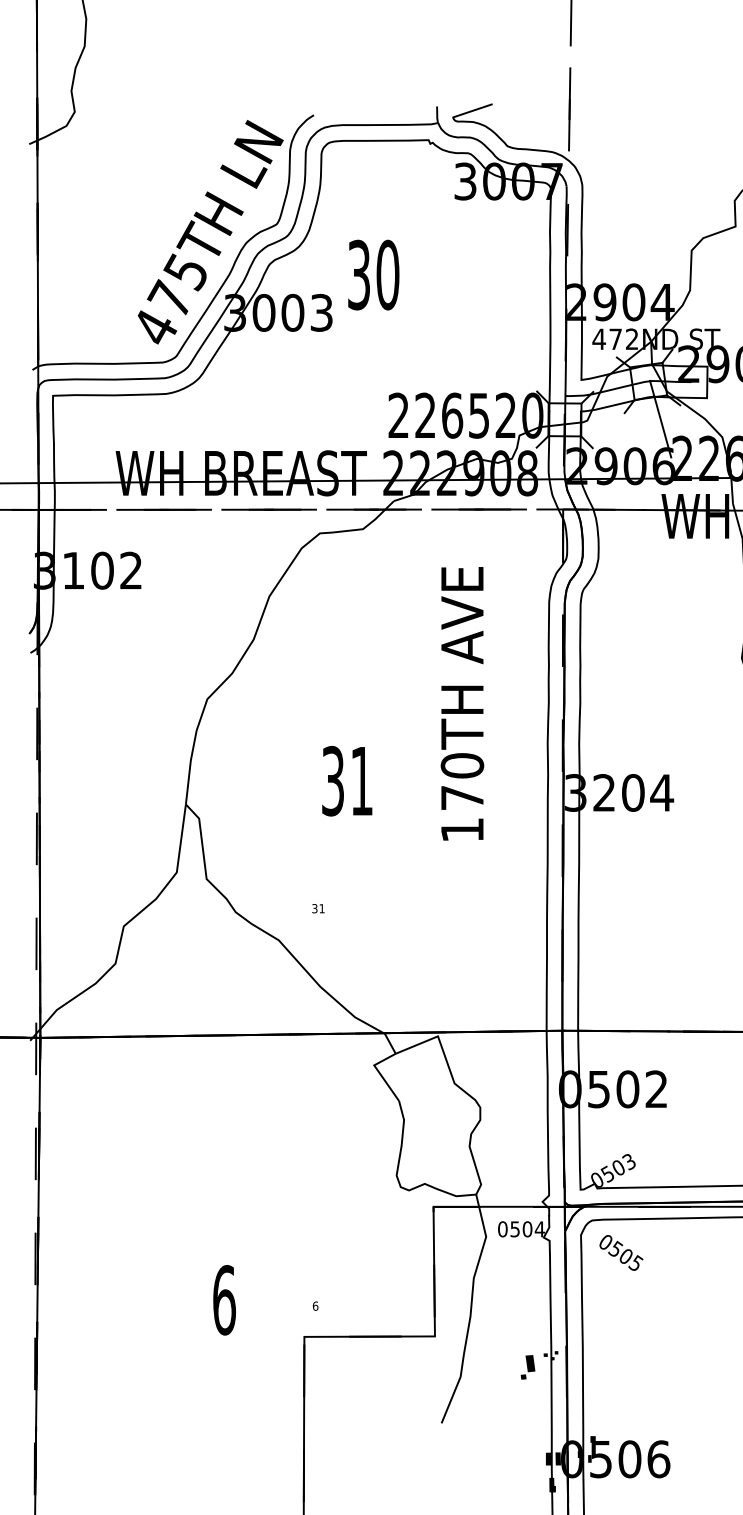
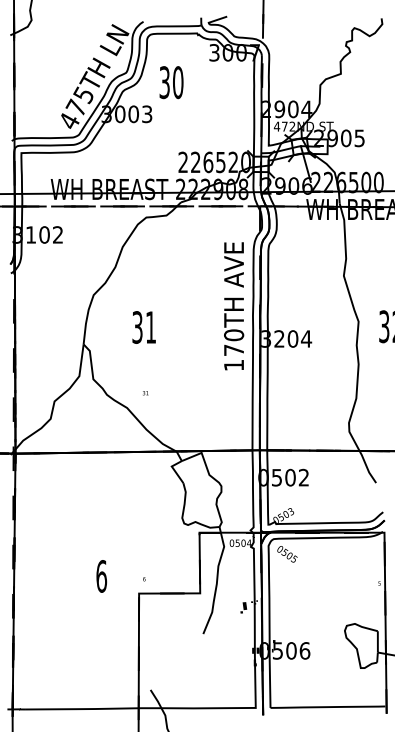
text: (373, 274) -> (171, 82), moved
text: (463, 704) -> (234, 306), moved
text: (345, 781) -> (143, 327), moved

